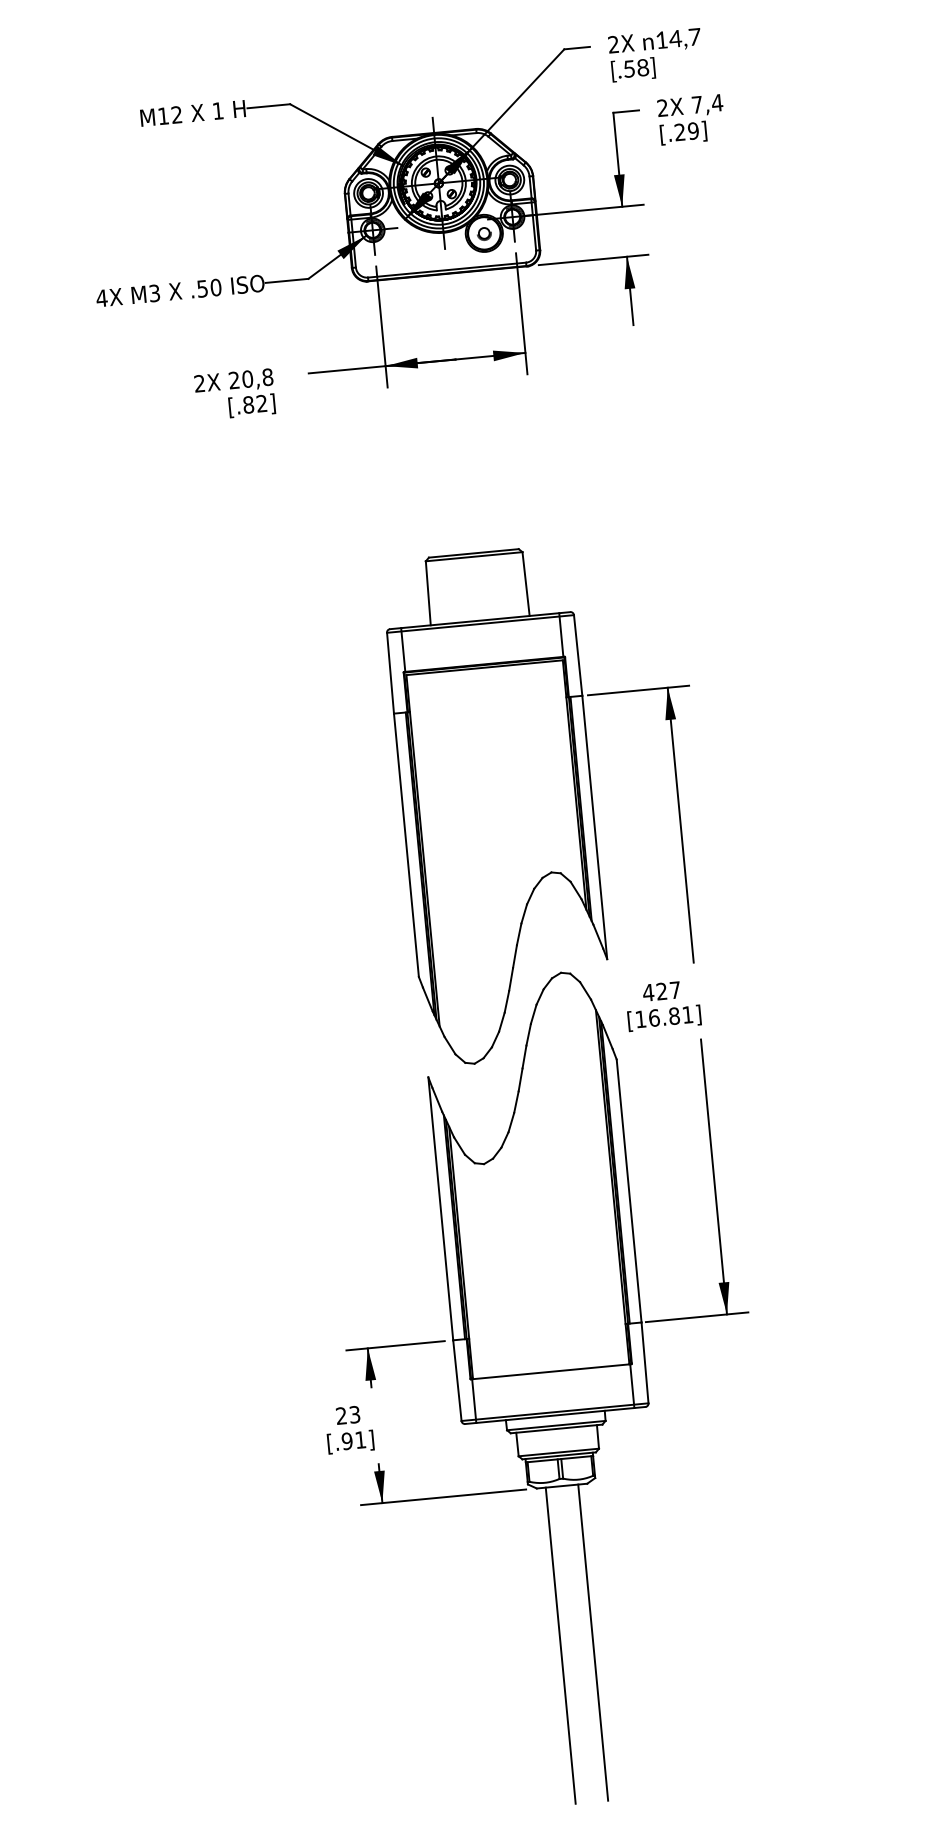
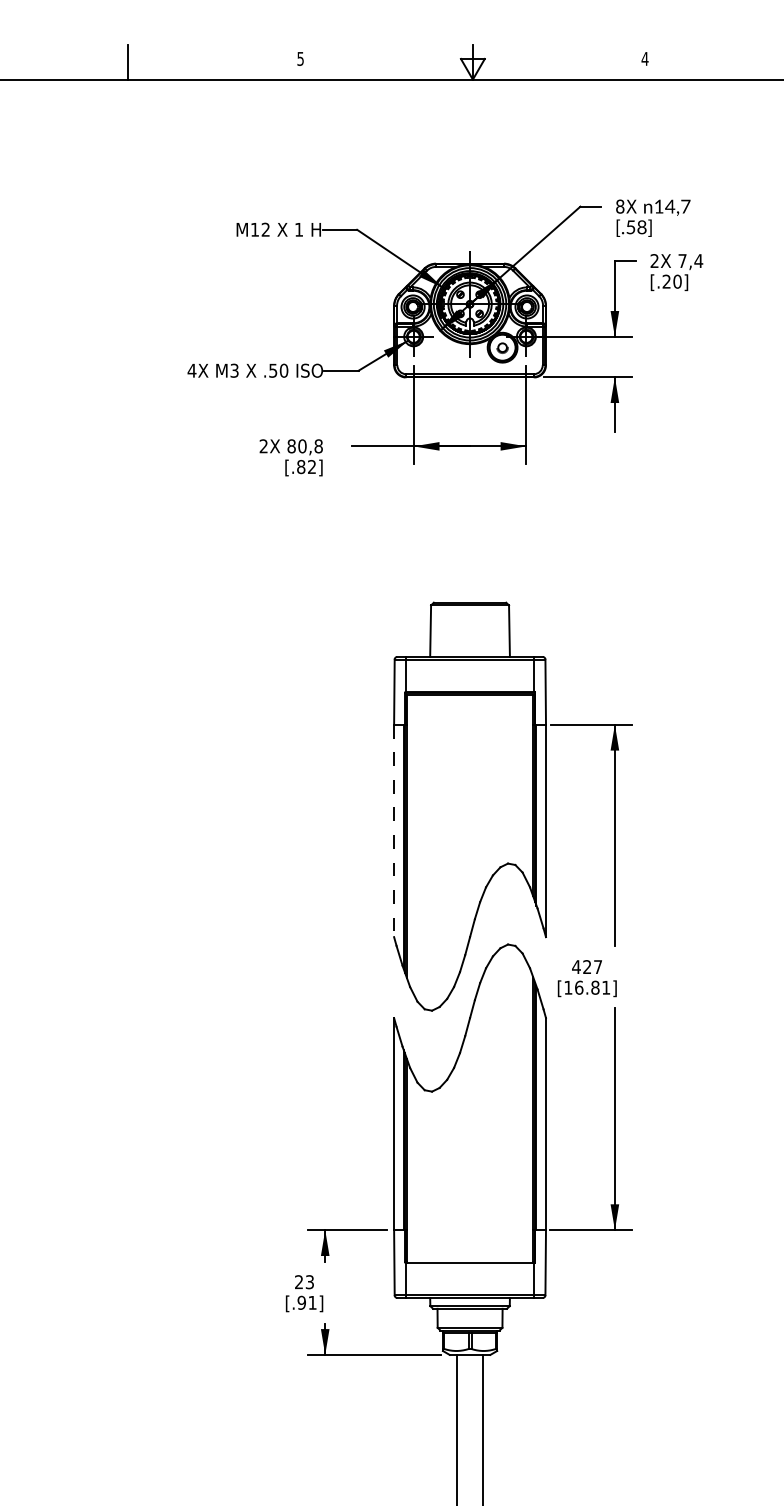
text: (613, 44) -> (620, 206), 2X -> 8X
text: (693, 130) -> (677, 281), [.29] -> [.20]
text: (234, 380) -> (291, 446), 20,8 -> 80,8
line: (406, 845) -> (394, 831), solid -> dashed

